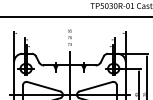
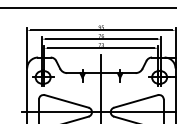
line: (69, 33) -> (100, 30), added
line: (69, 39) -> (100, 38), added
line: (69, 46) -> (100, 47), added

